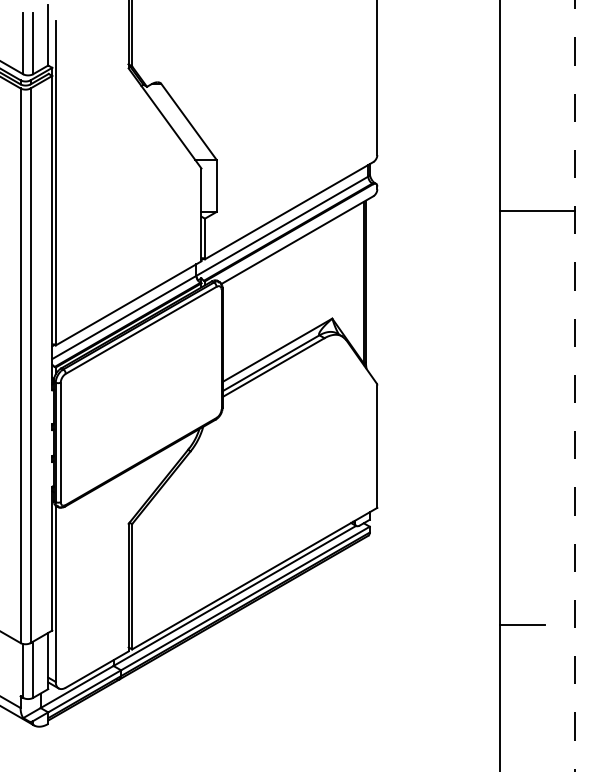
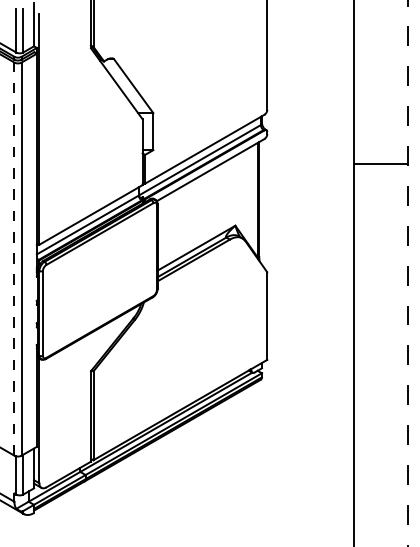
line: (537, 211) -> (380, 163), moved
line: (20, 365) -> (14, 258), solid -> dashed
line: (522, 624) -> (370, 442), removed

